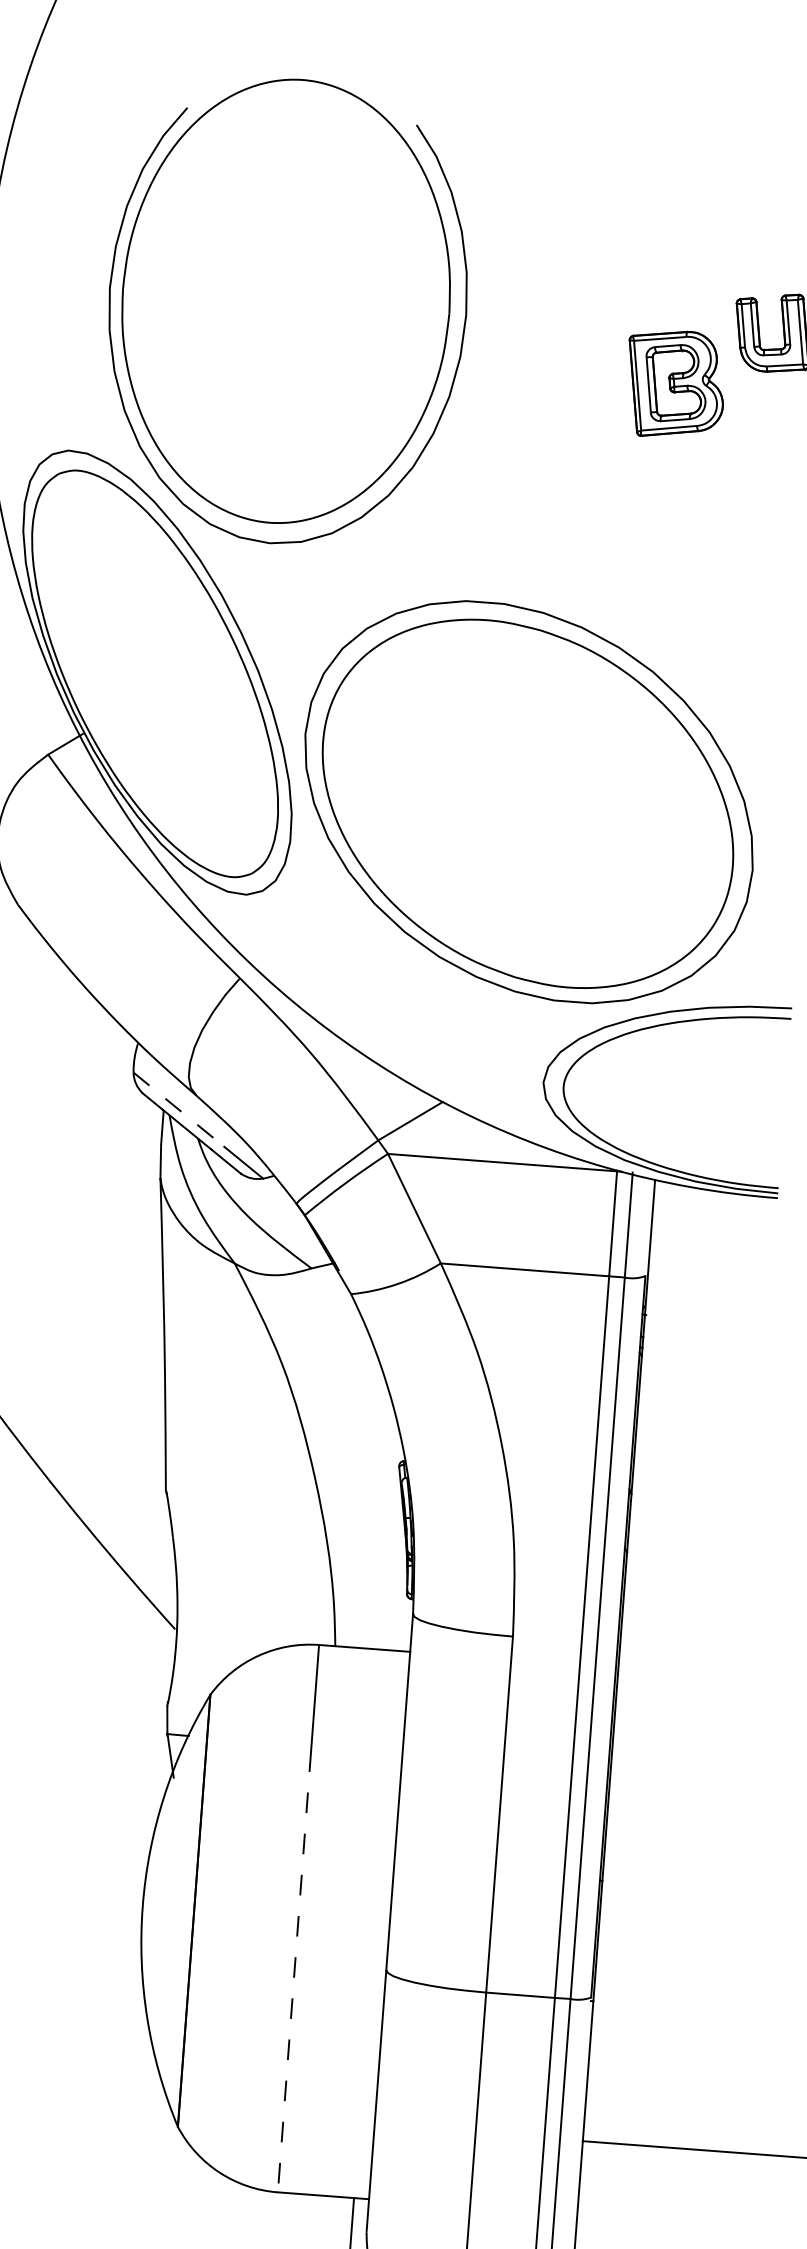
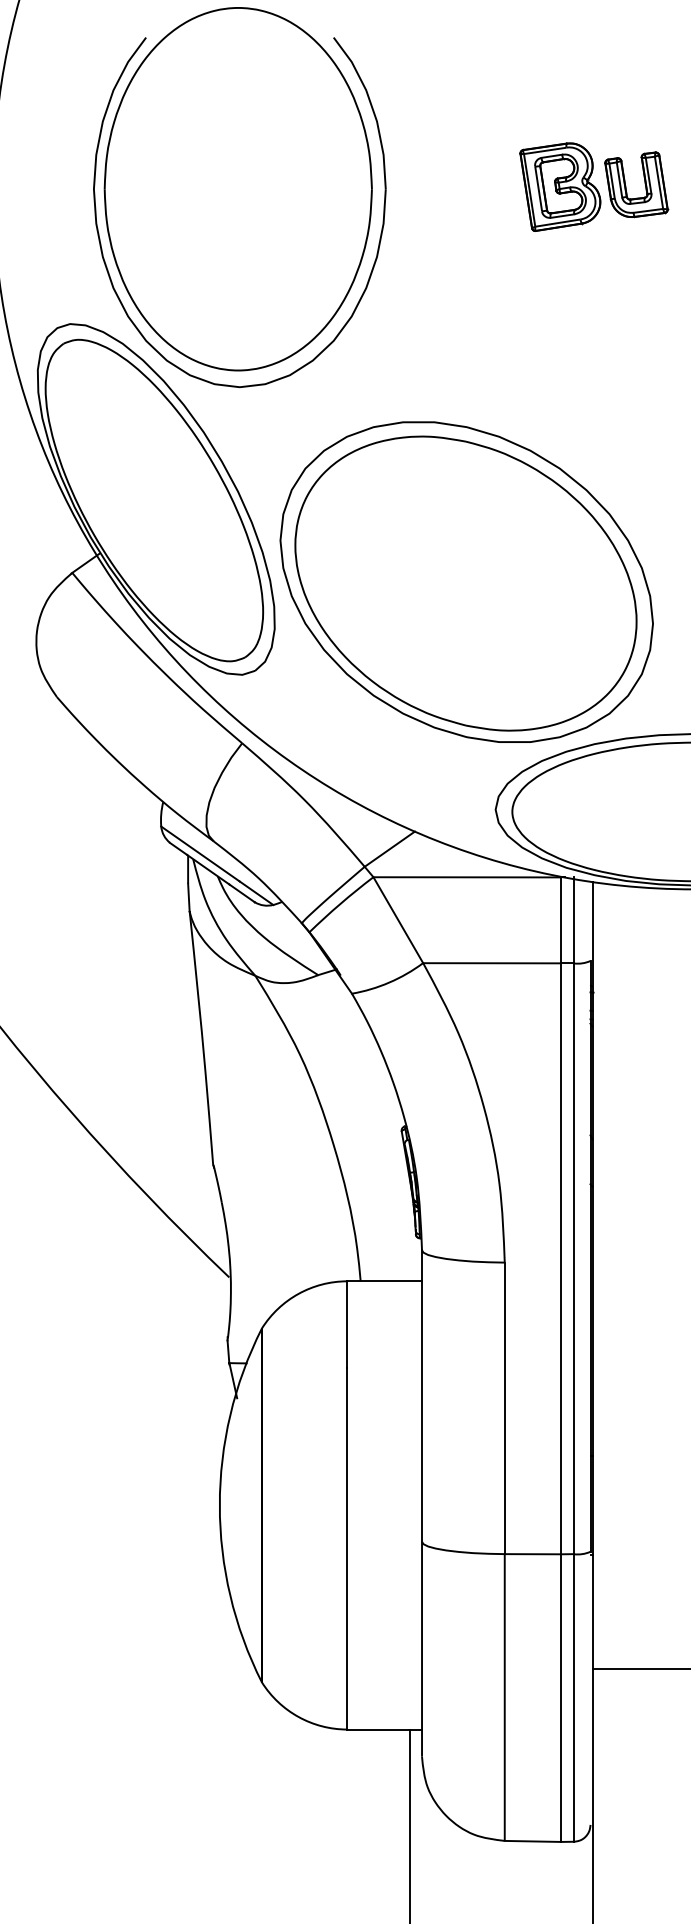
part: (675, 383) -> (560, 186), moved
line: (179, 1109) -> (200, 853), dashed -> solid
line: (294, 1971) -> (347, 1548), dashed -> solid

